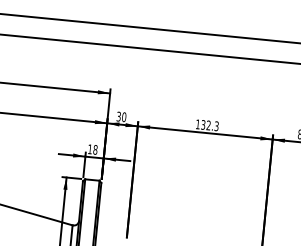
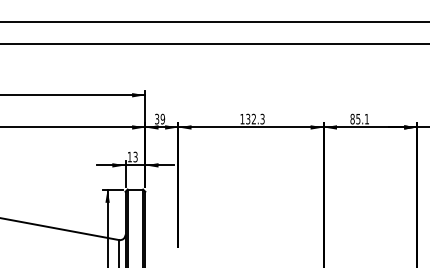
text: (123, 117) -> (162, 119), 30 -> 39
text: (95, 149) -> (135, 156), 18 -> 13

